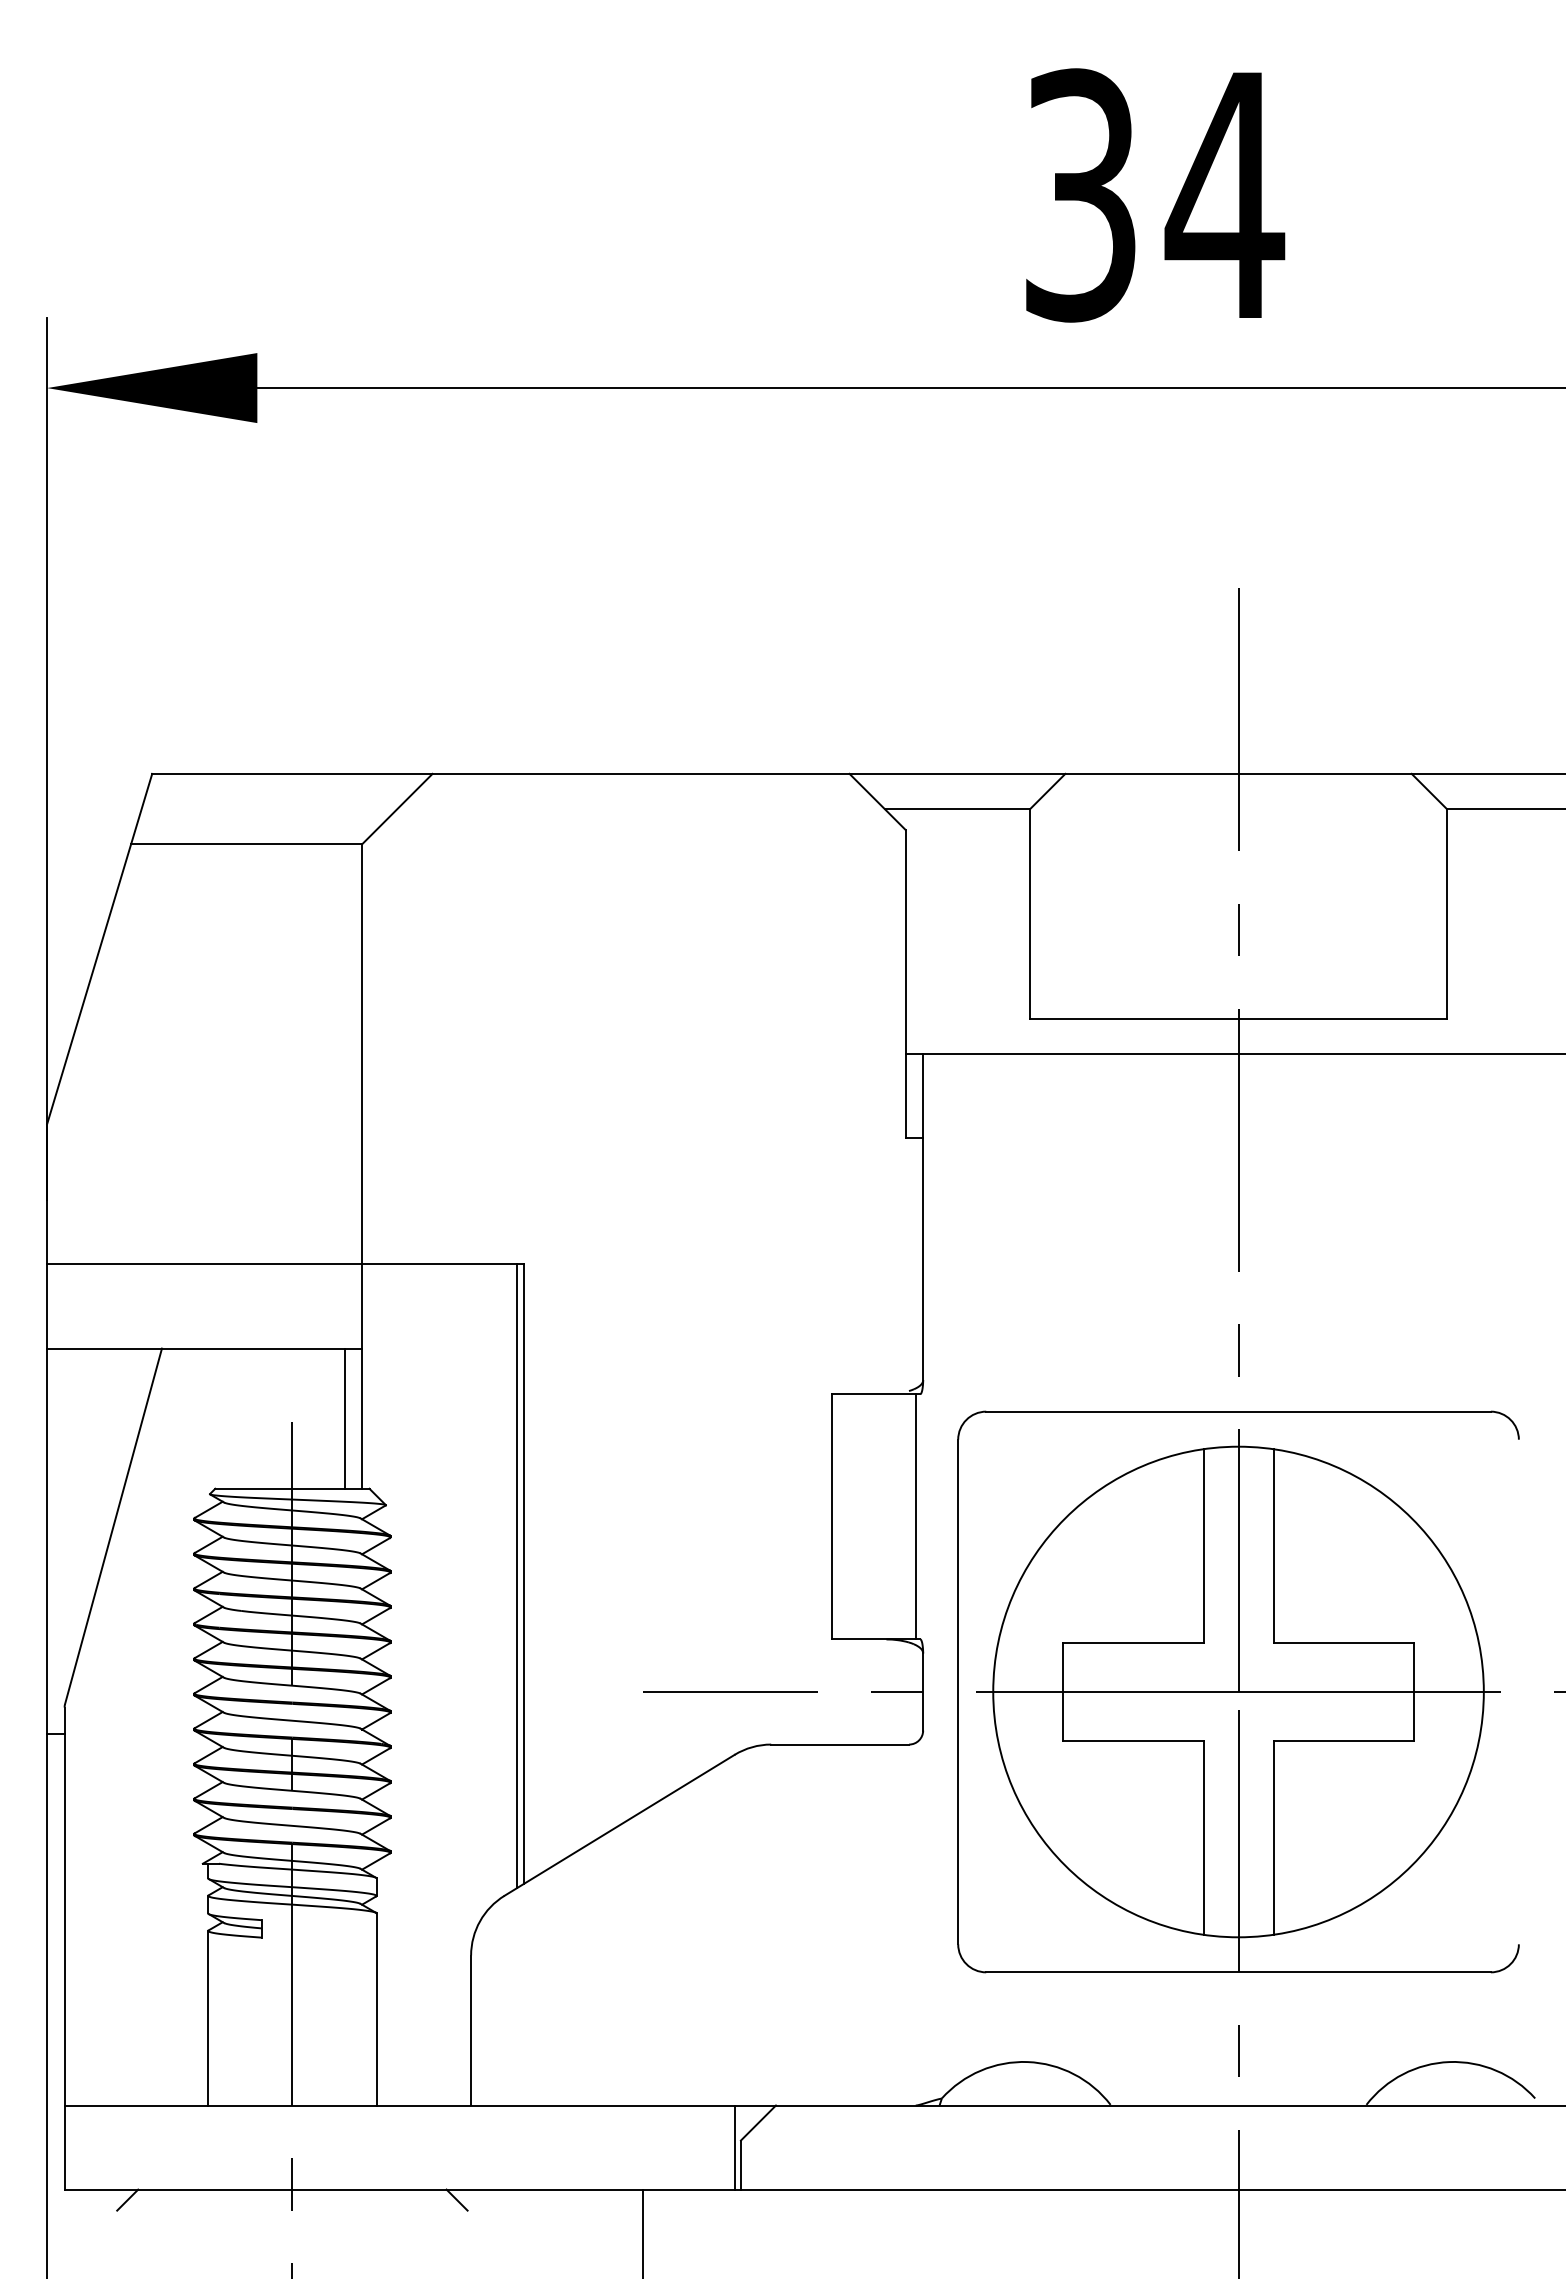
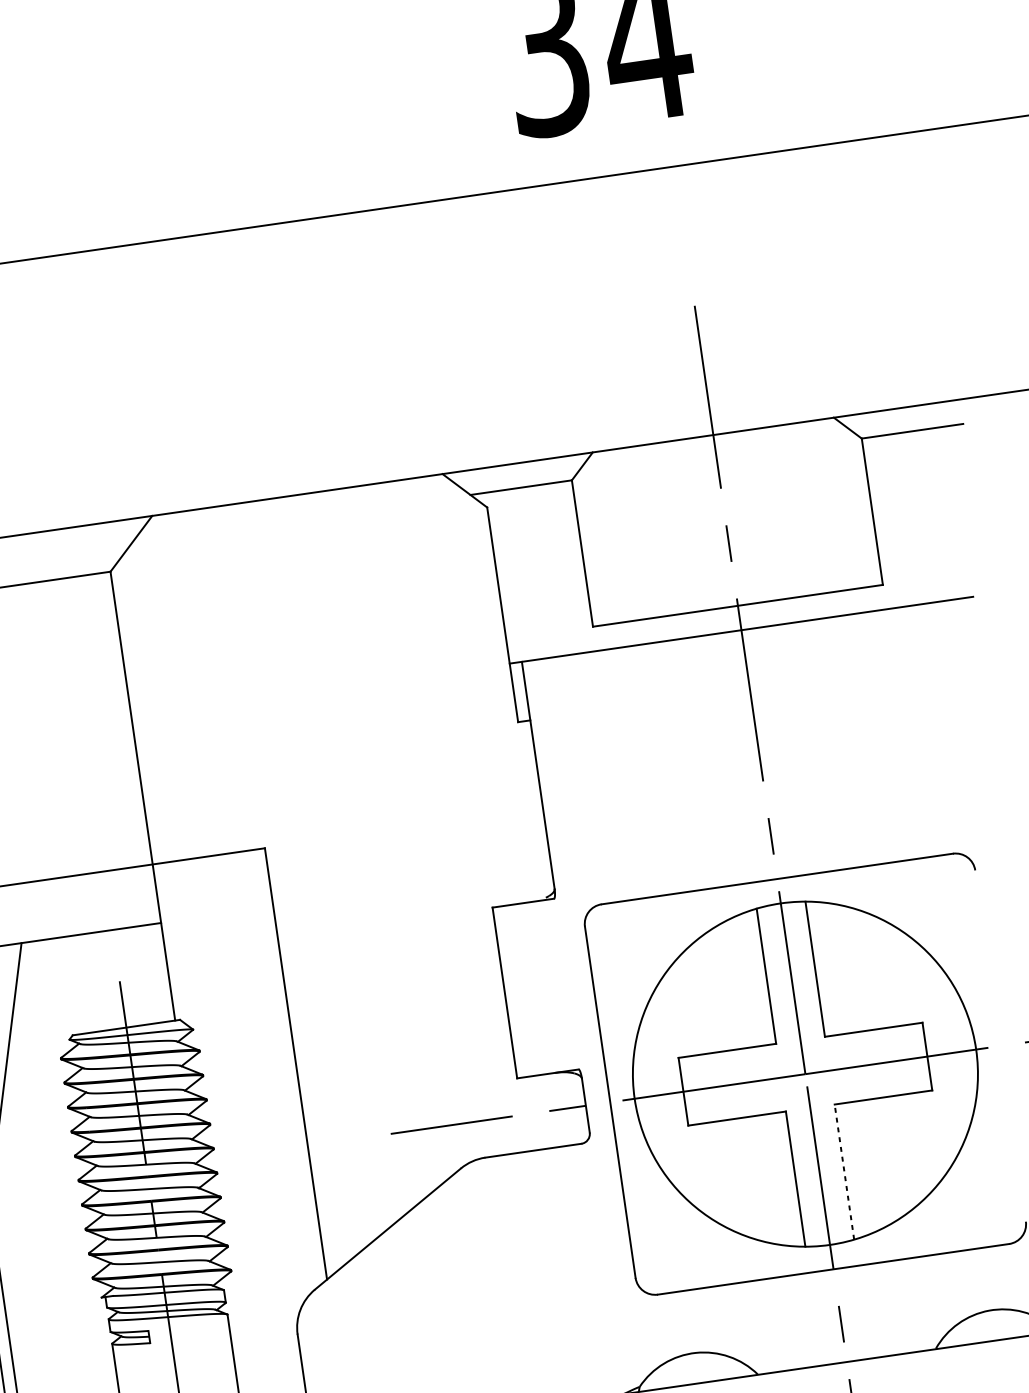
line: (344, 1418) -> (155, 973), removed
line: (916, 1516) -> (563, 984), removed
line: (516, 1576) -> (291, 1066), removed
line: (1273, 1837) -> (844, 1171), solid -> dashed

